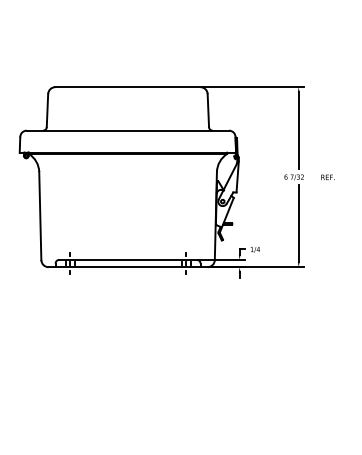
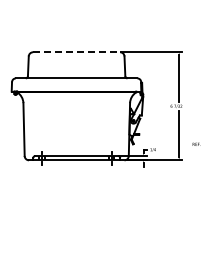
line: (127, 87) -> (76, 52), solid -> dashed
text: (327, 175) -> (196, 143), moved

